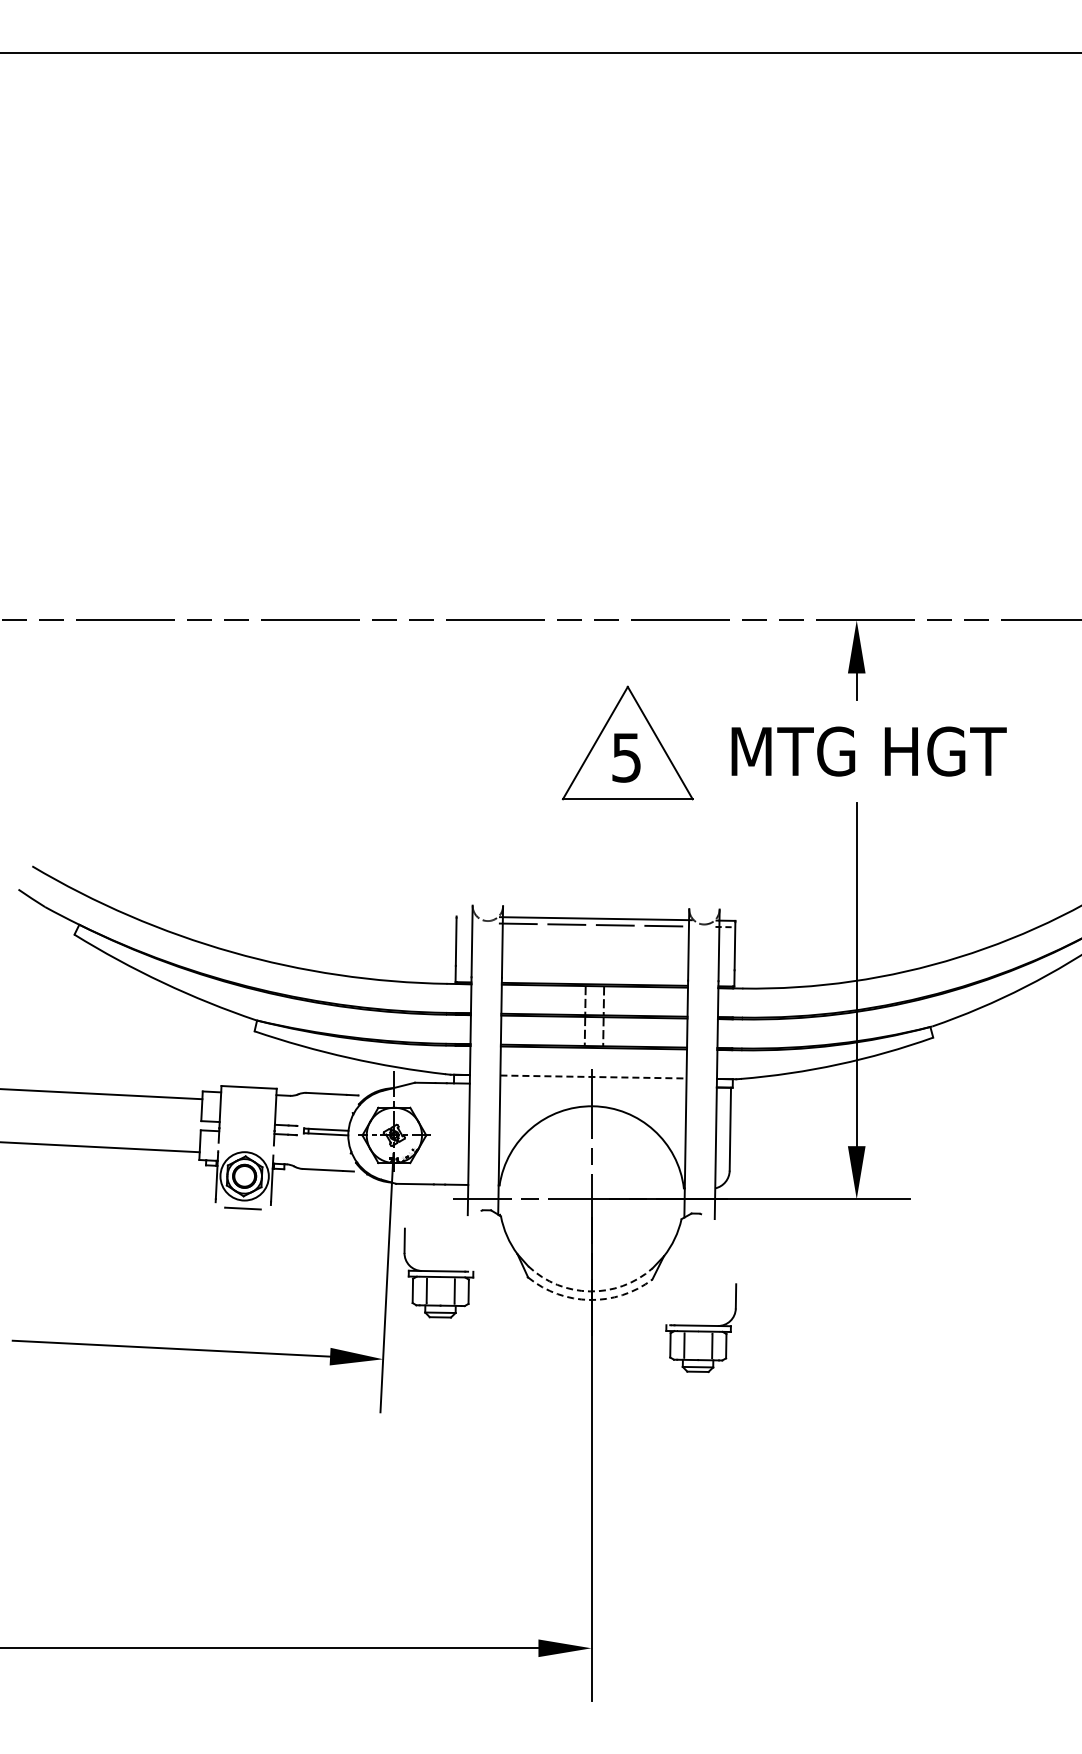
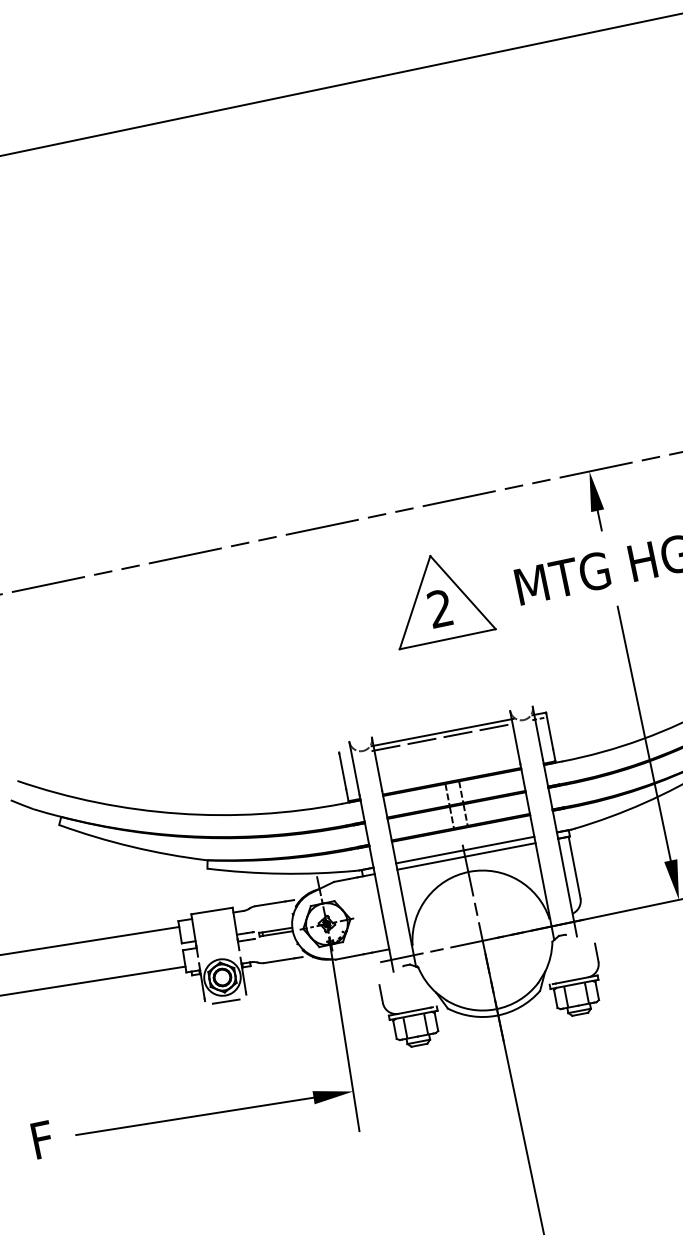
text: (626, 757) -> (440, 608), 5 -> 2
line: (593, 1077) -> (465, 850), dashed -> solid
line: (593, 1085) -> (466, 856), added
part: (438, 1272) -> (411, 1012), moved
arc: (590, 1291) -> (496, 1009), dashed -> solid
arc: (589, 1299) -> (496, 1015), dashed -> solid
part: (701, 1327) -> (576, 981), moved

